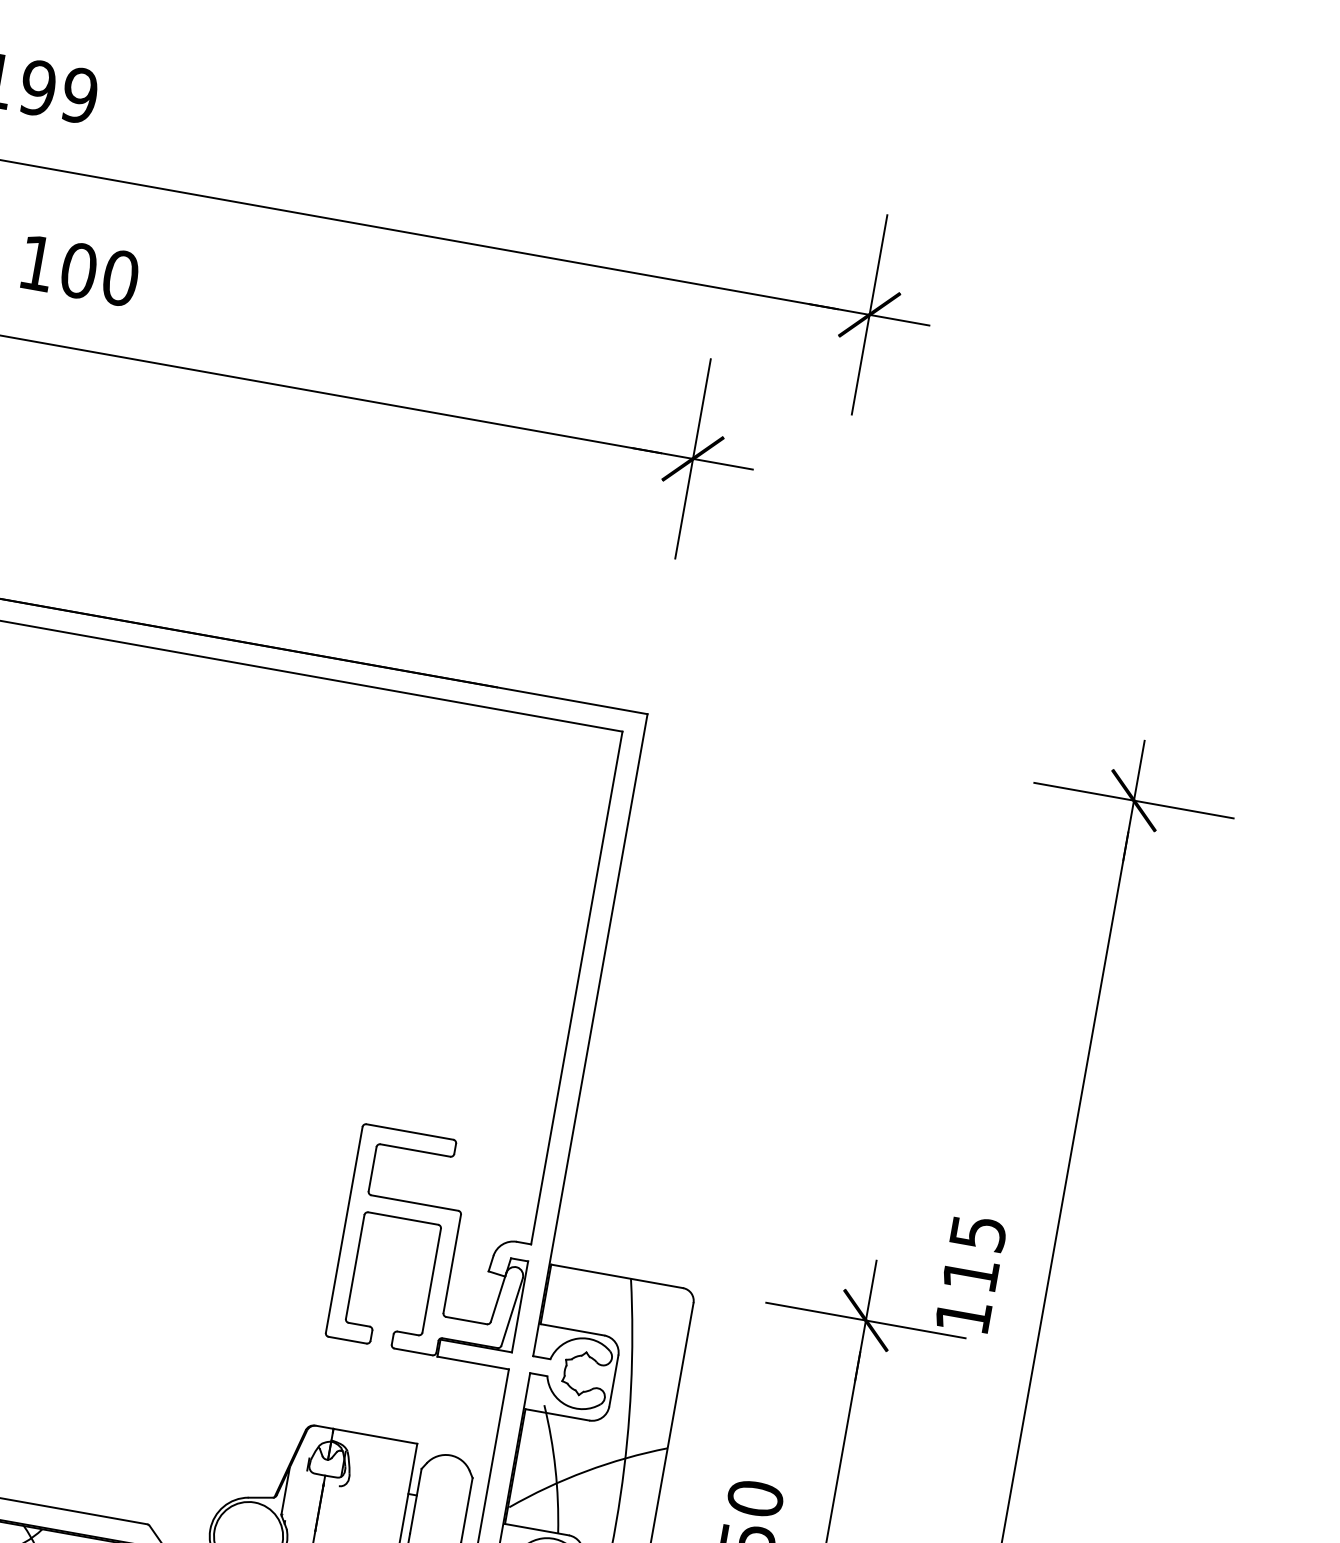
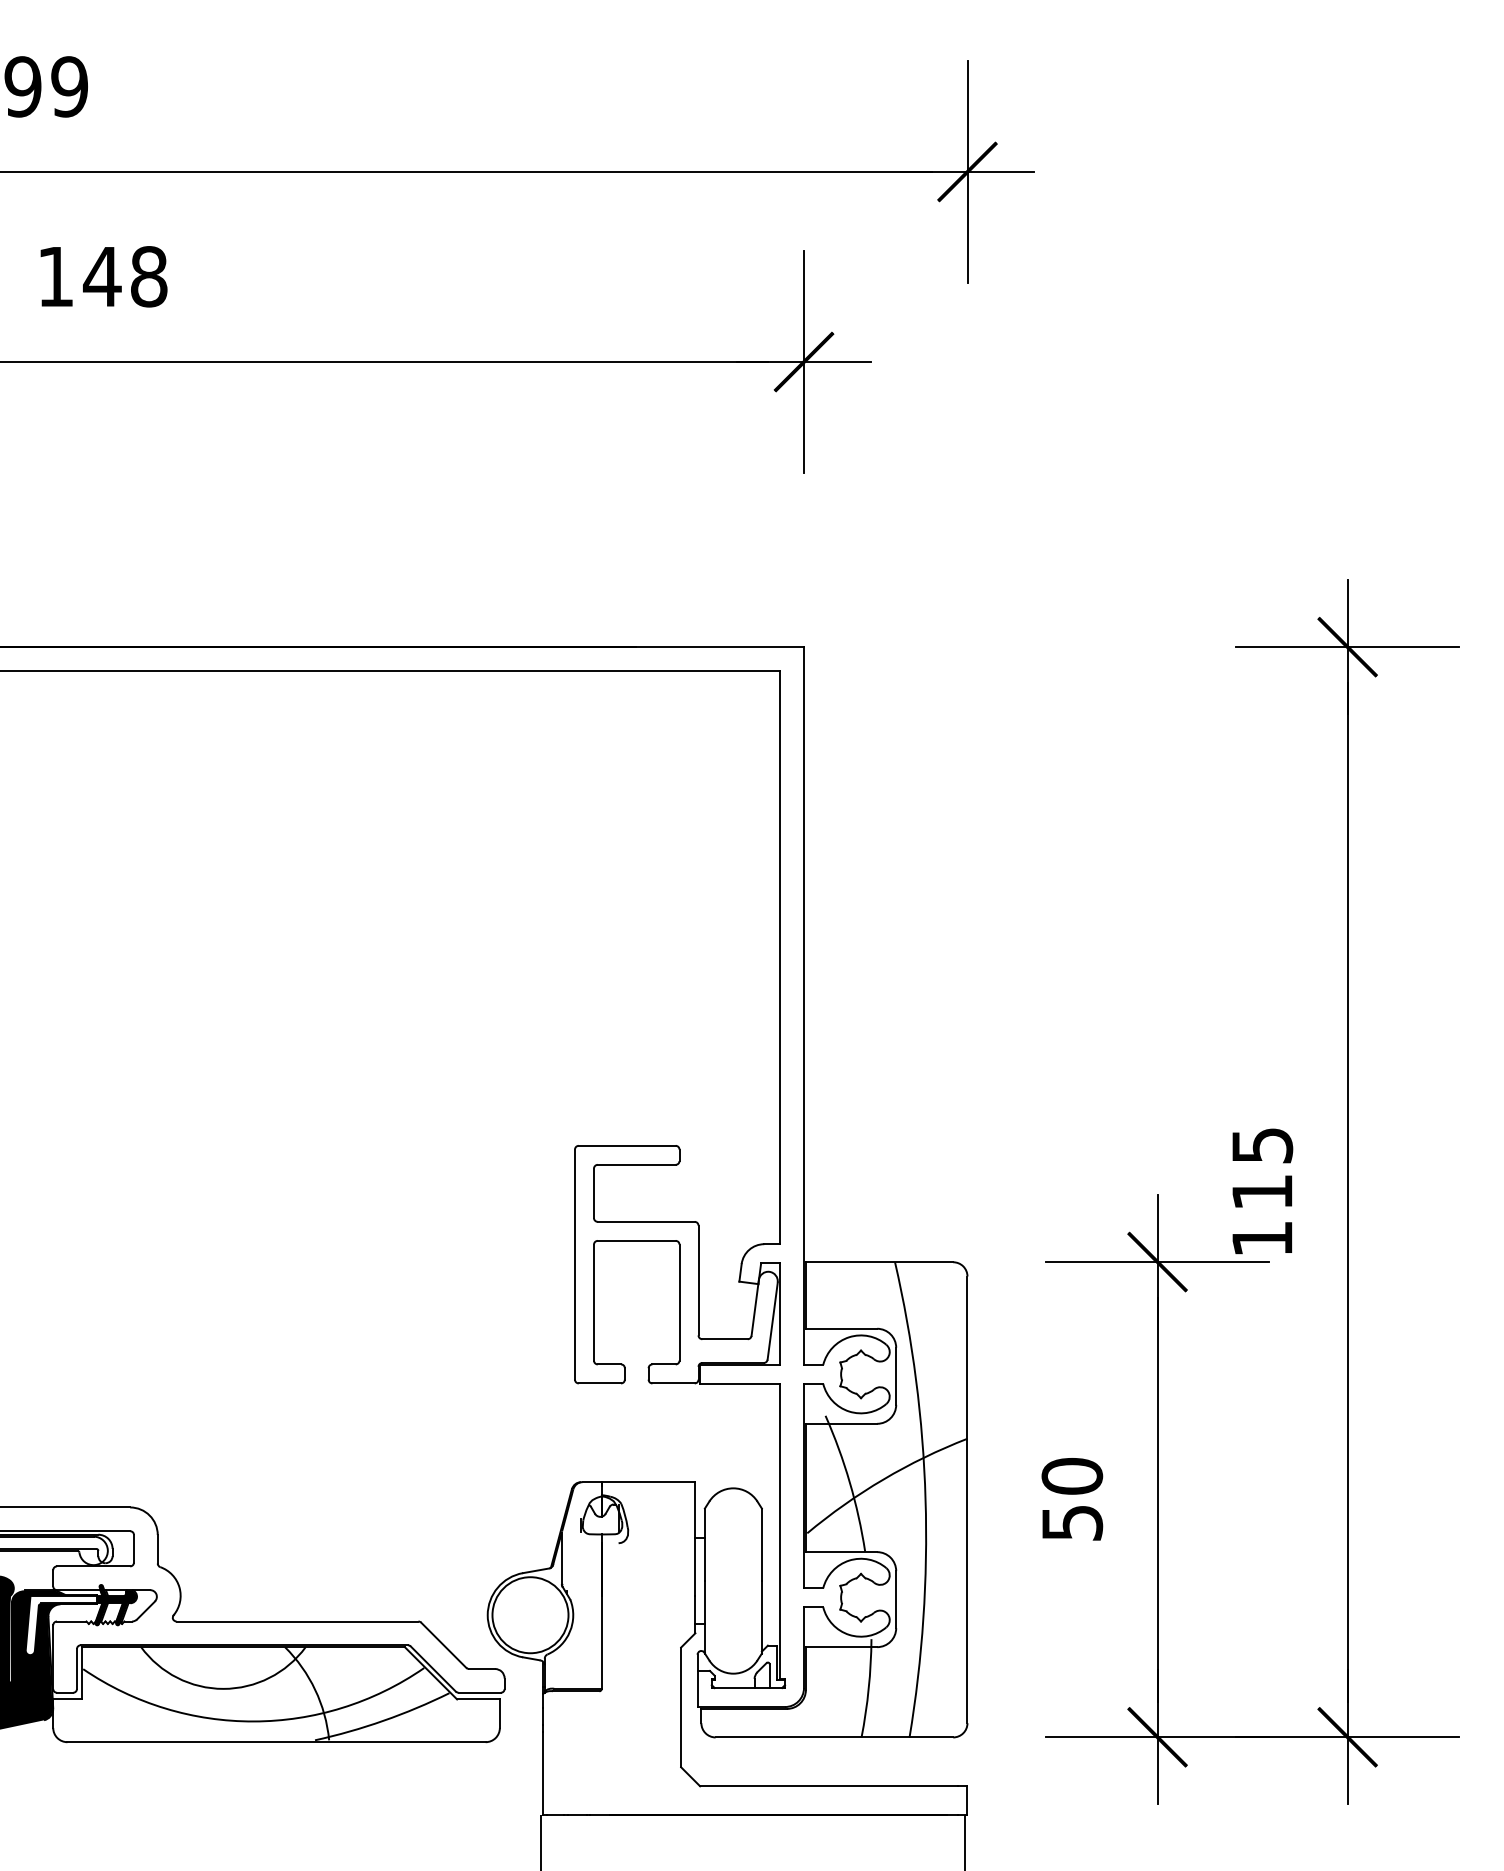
text: (99, 274) -> (125, 276), 100 -> 148

